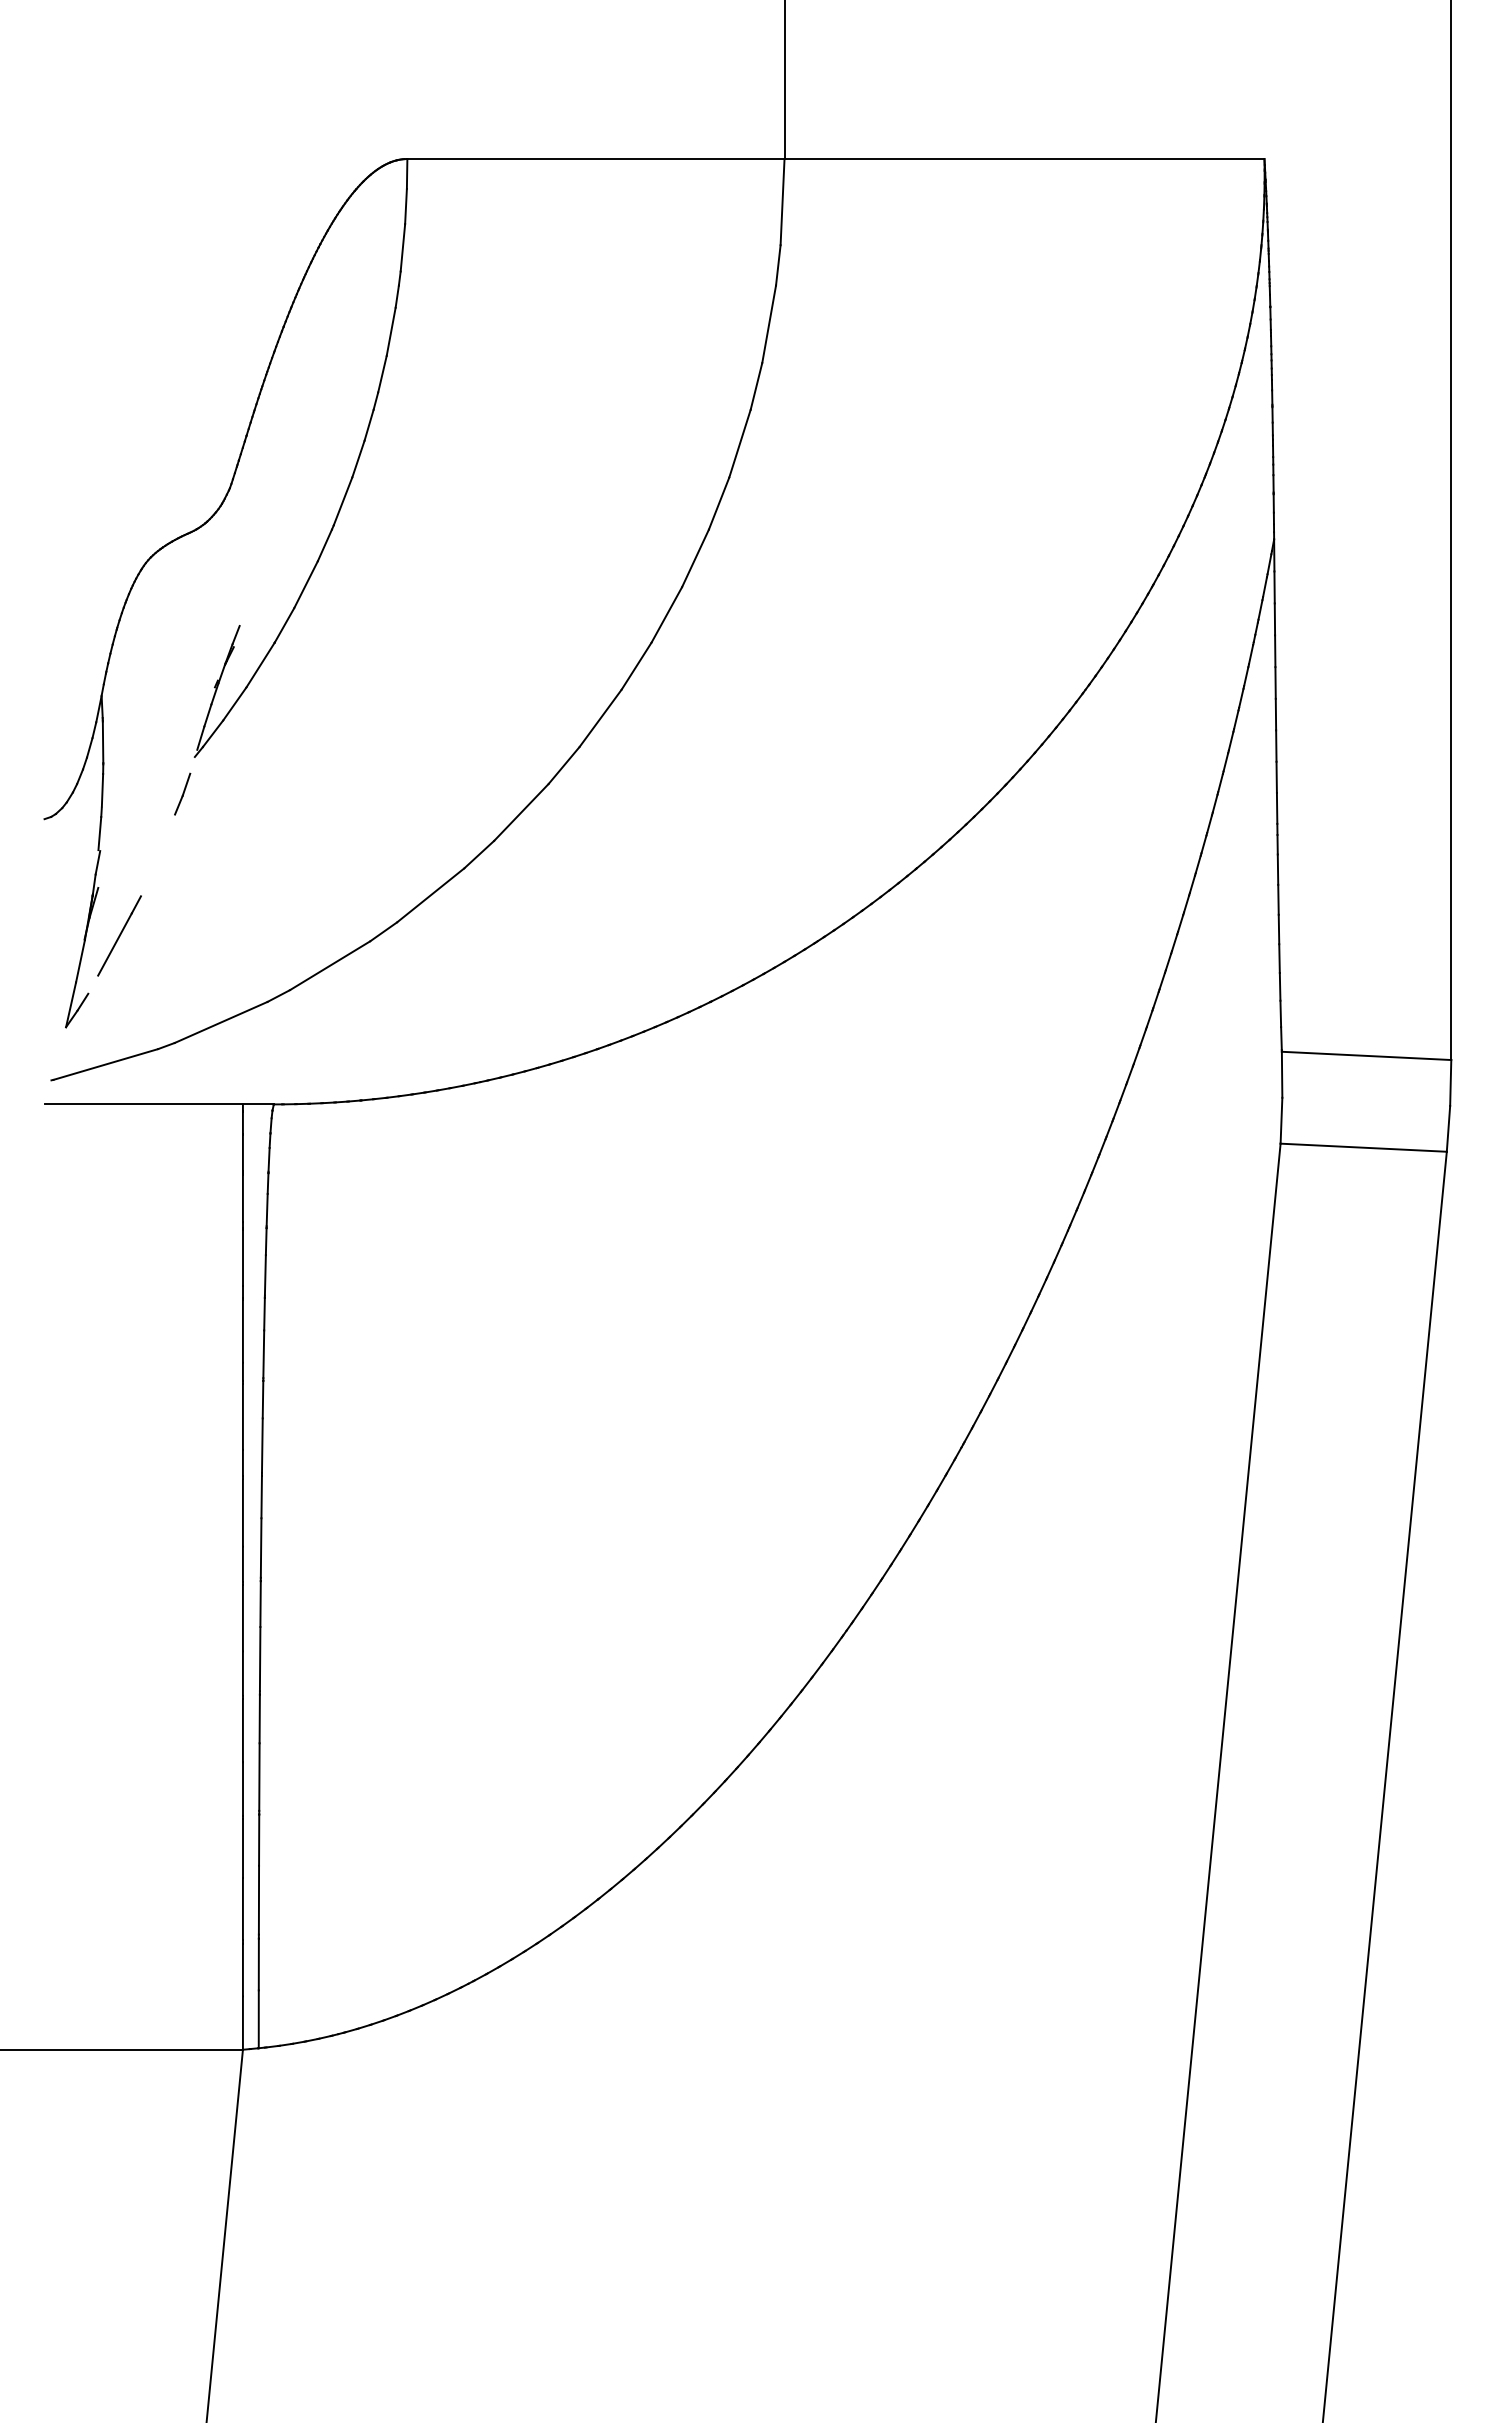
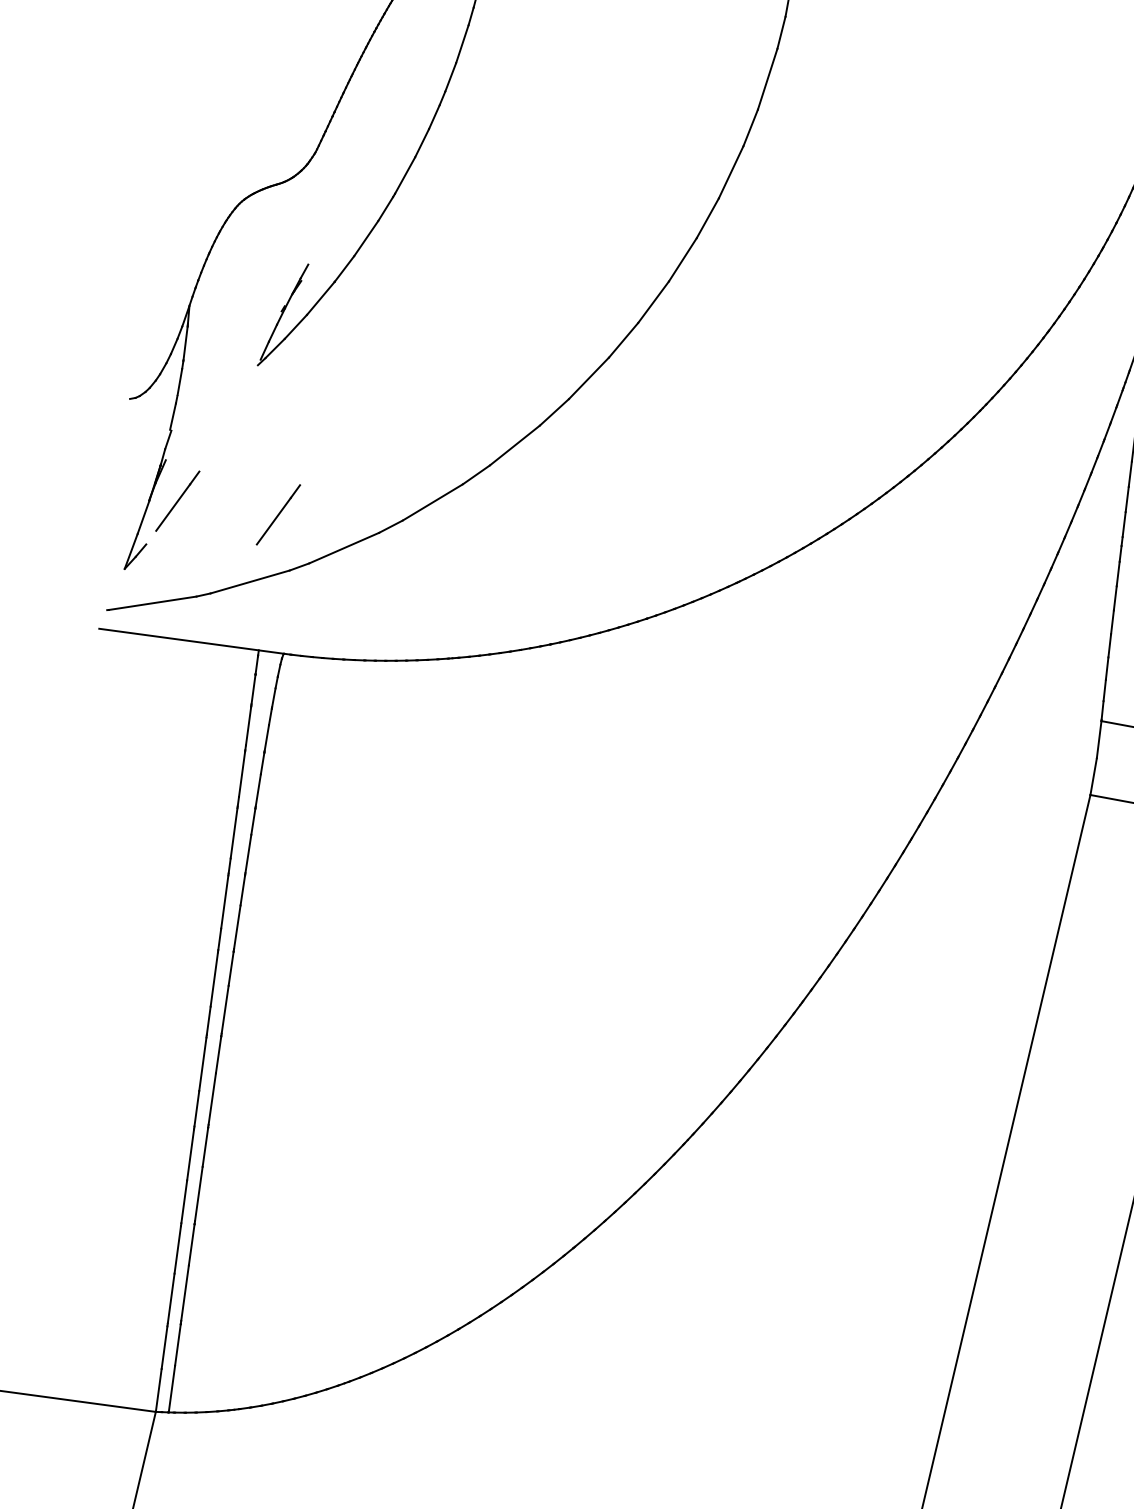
line: (182, 793) -> (243, 393), removed
line: (244, 935) -> (278, 514), added

